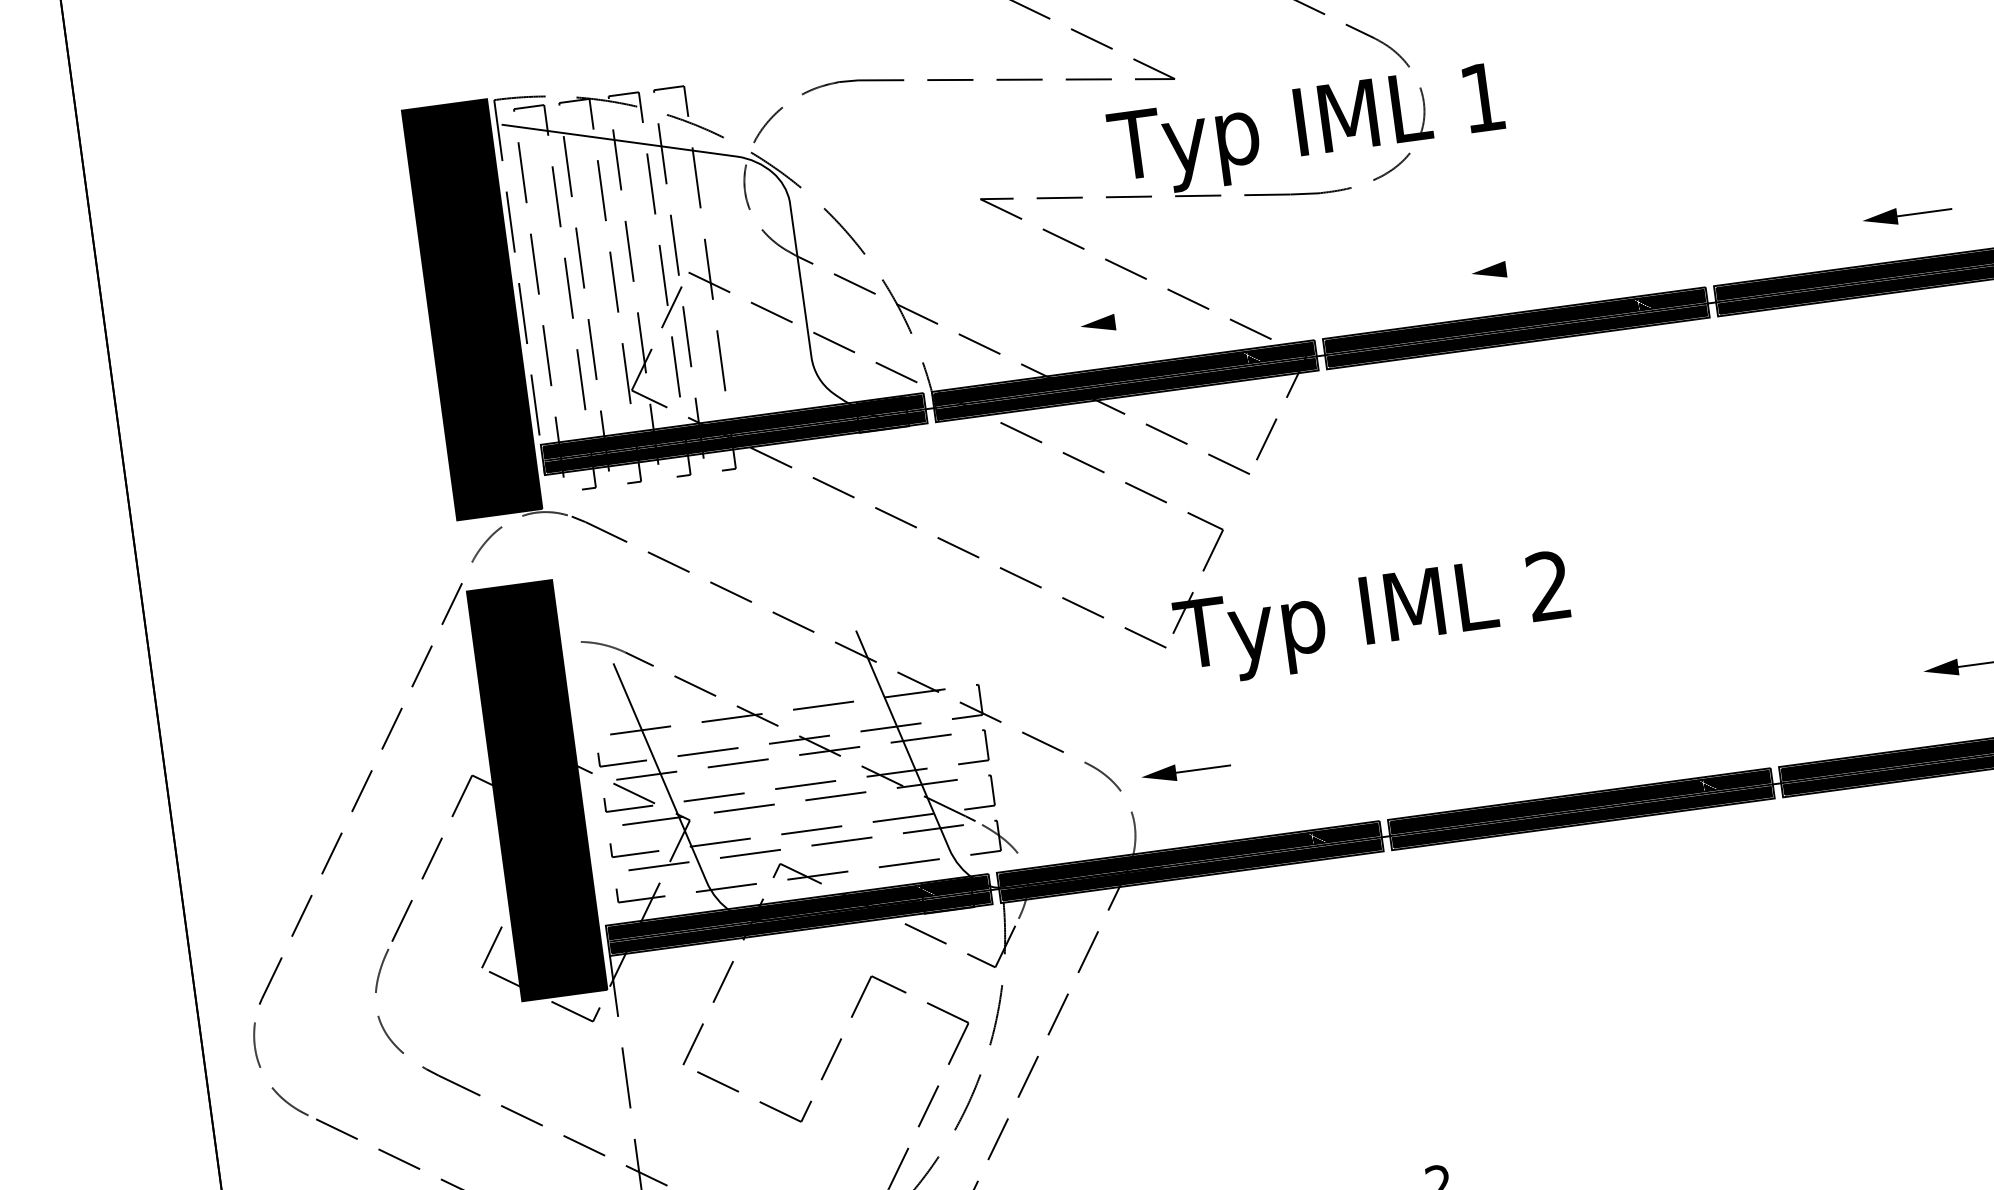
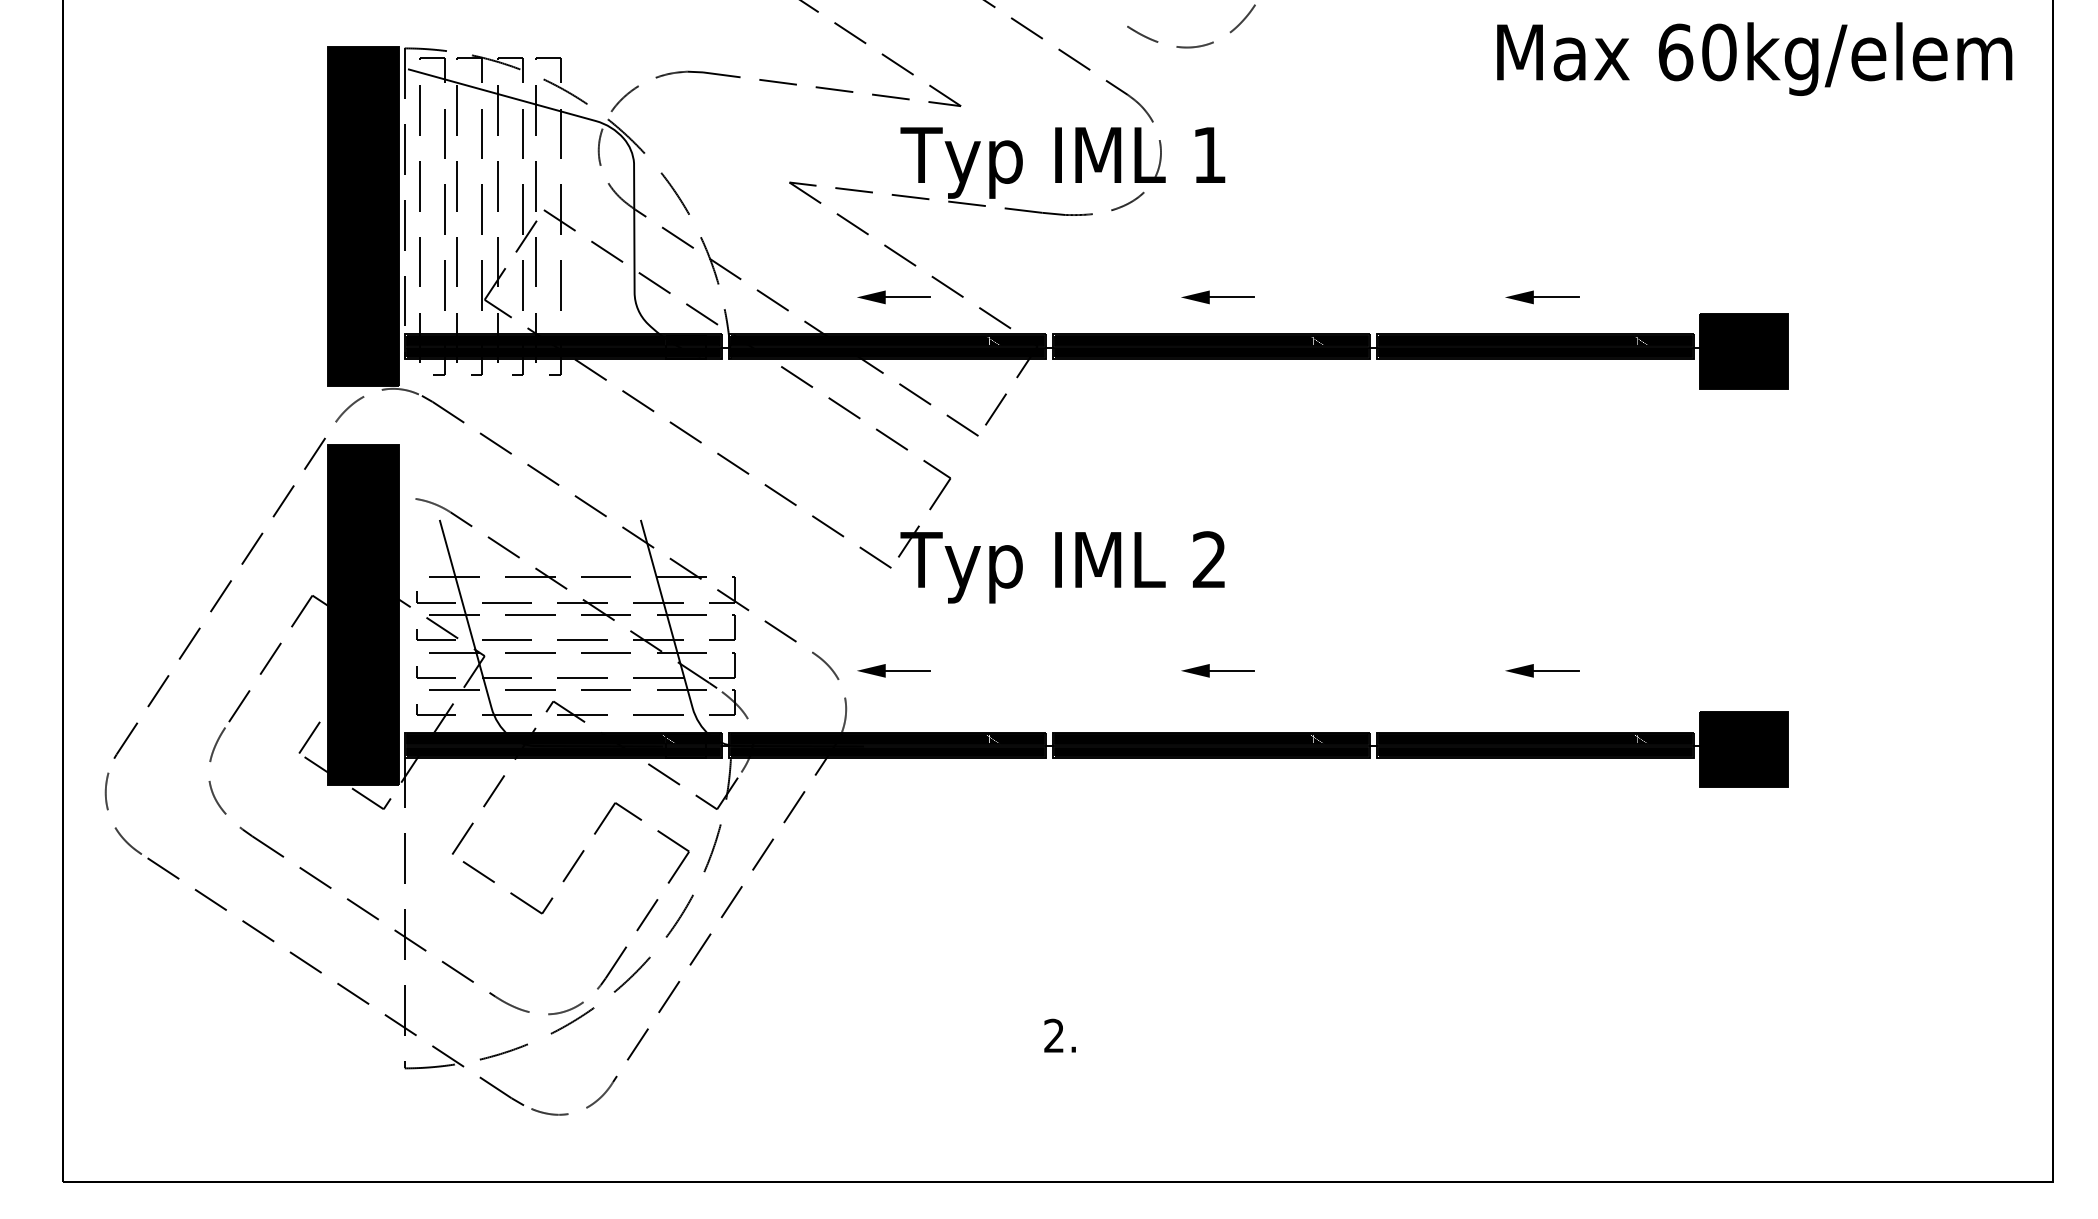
line: (1531, 265) -> (1230, 297), added
line: (1140, 318) -> (906, 297), added
part: (1576, 718) -> (1217, 670), added

